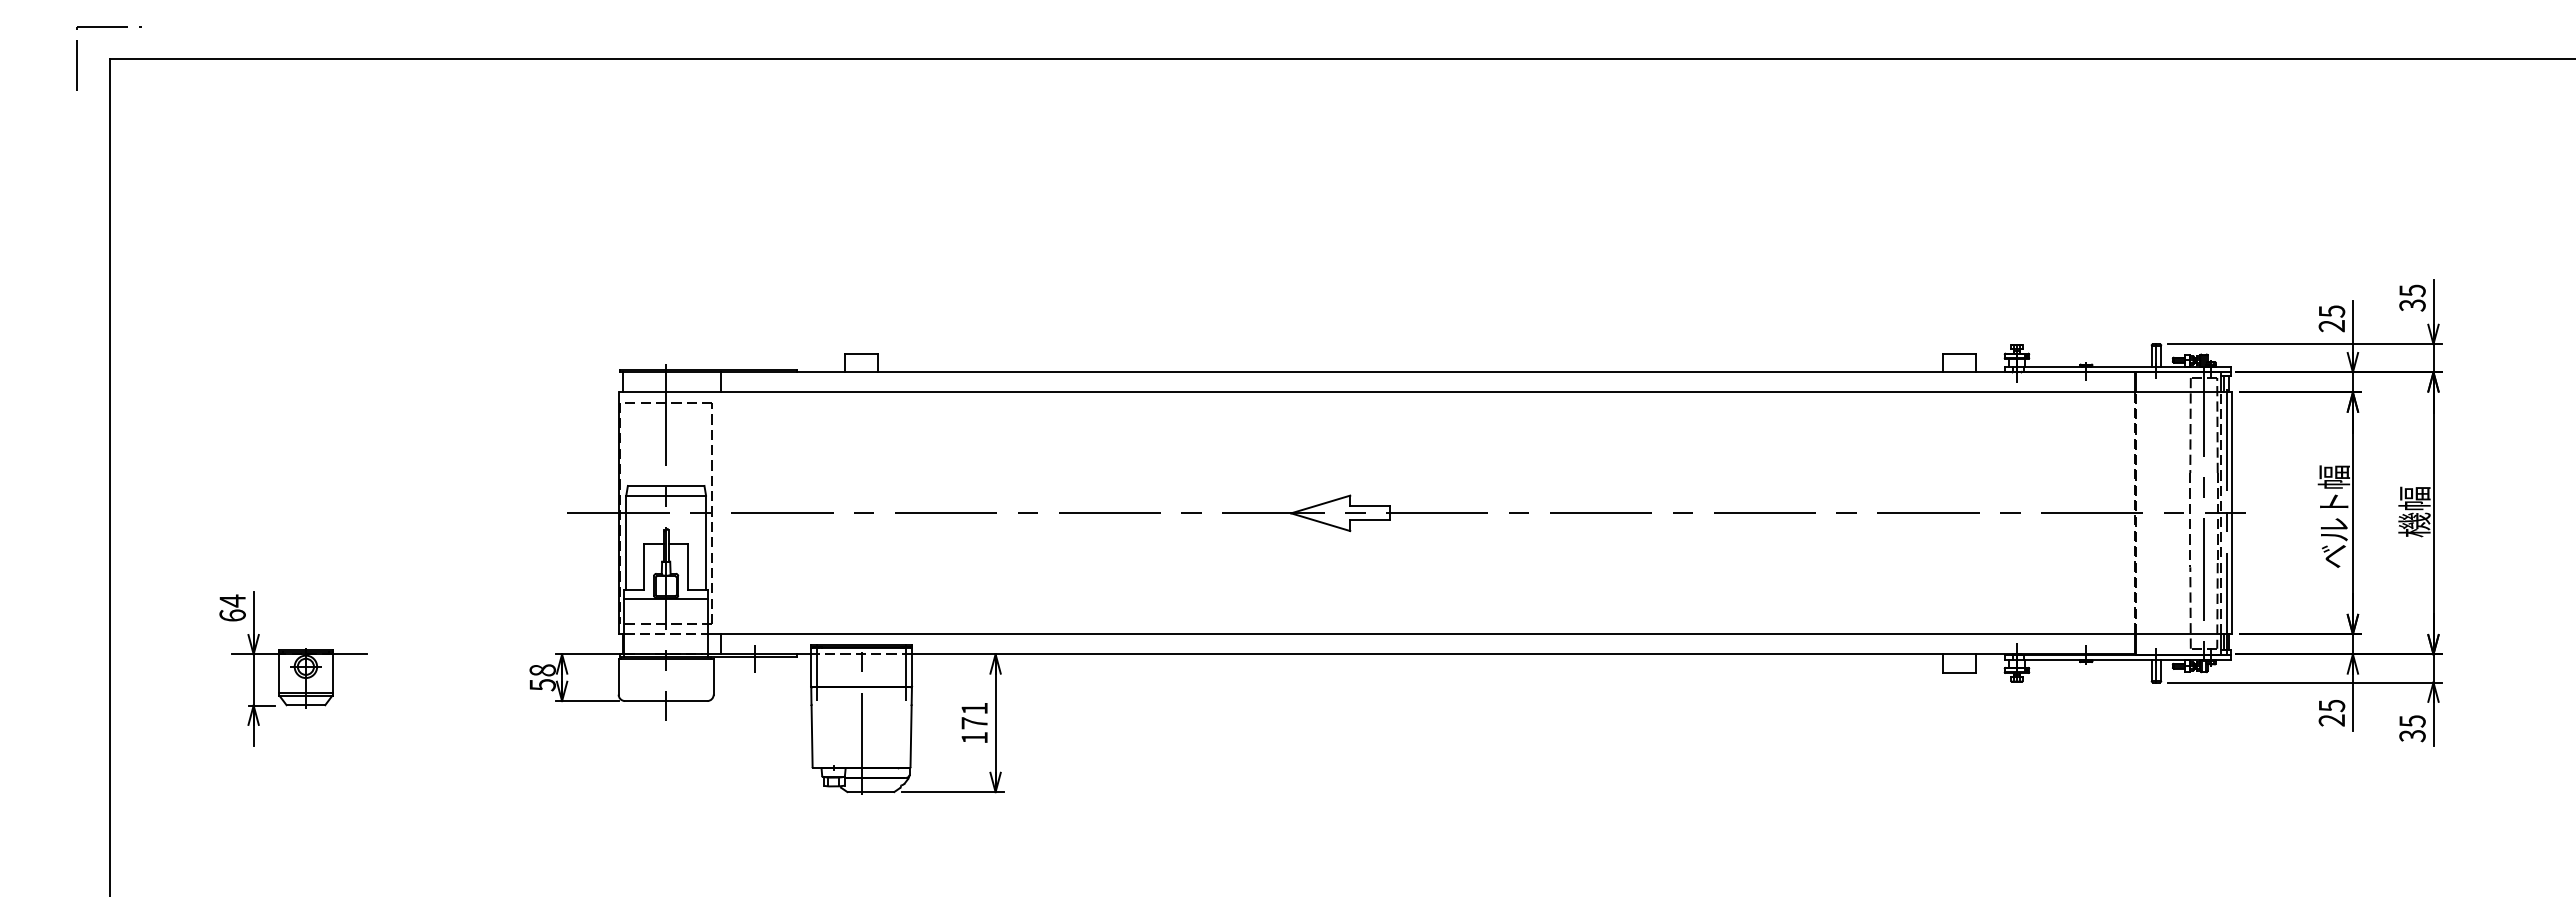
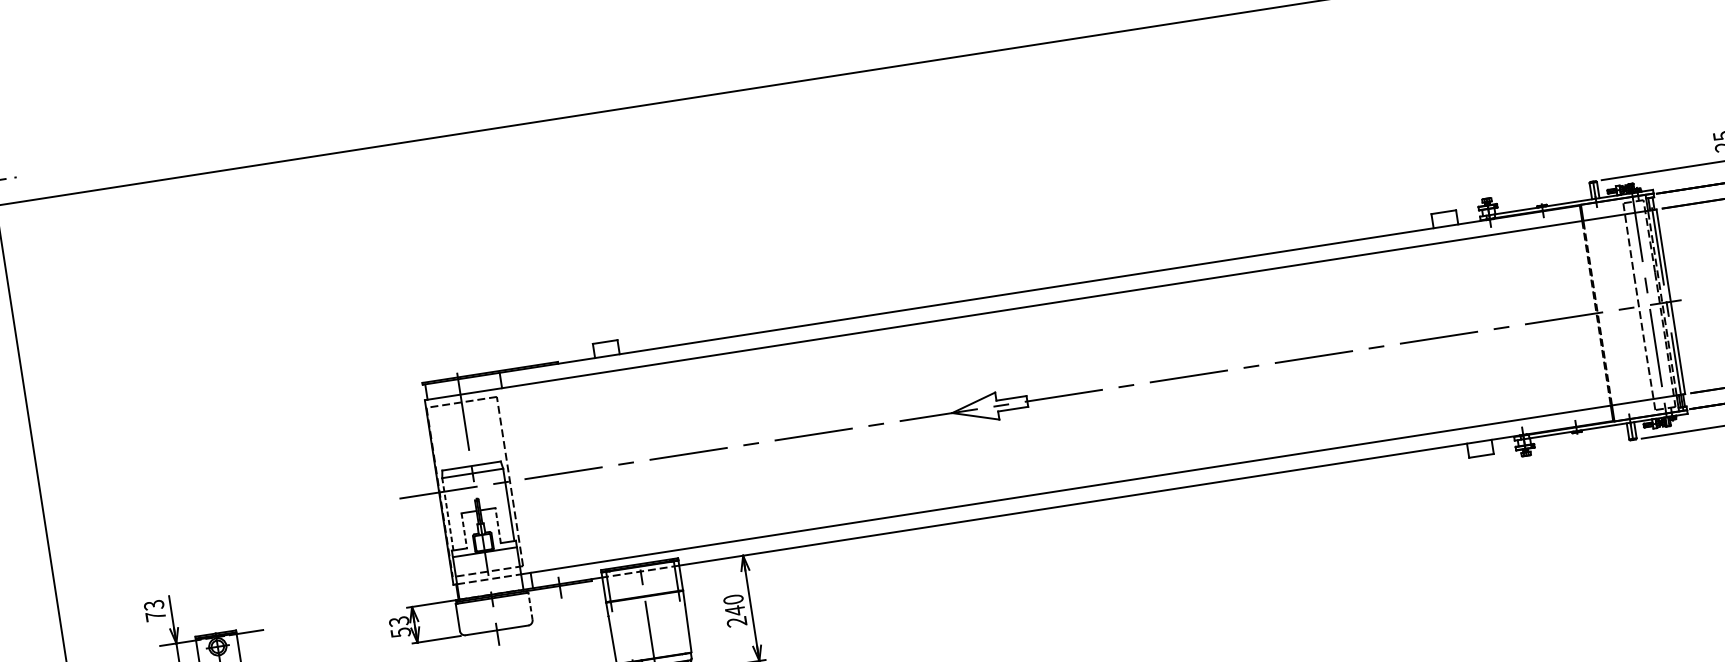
line: (626, 542) -> (447, 513), solid -> dashed
line: (644, 567) -> (464, 530), solid -> dashed
line: (688, 567) -> (498, 525), solid -> dashed
text: (232, 607) -> (154, 610), 64 -> 73
text: (542, 670) -> (398, 621), 58 -> 53
line: (713, 676) -> (530, 606), solid -> dashed
text: (974, 722) -> (735, 610), 171 -> 240

